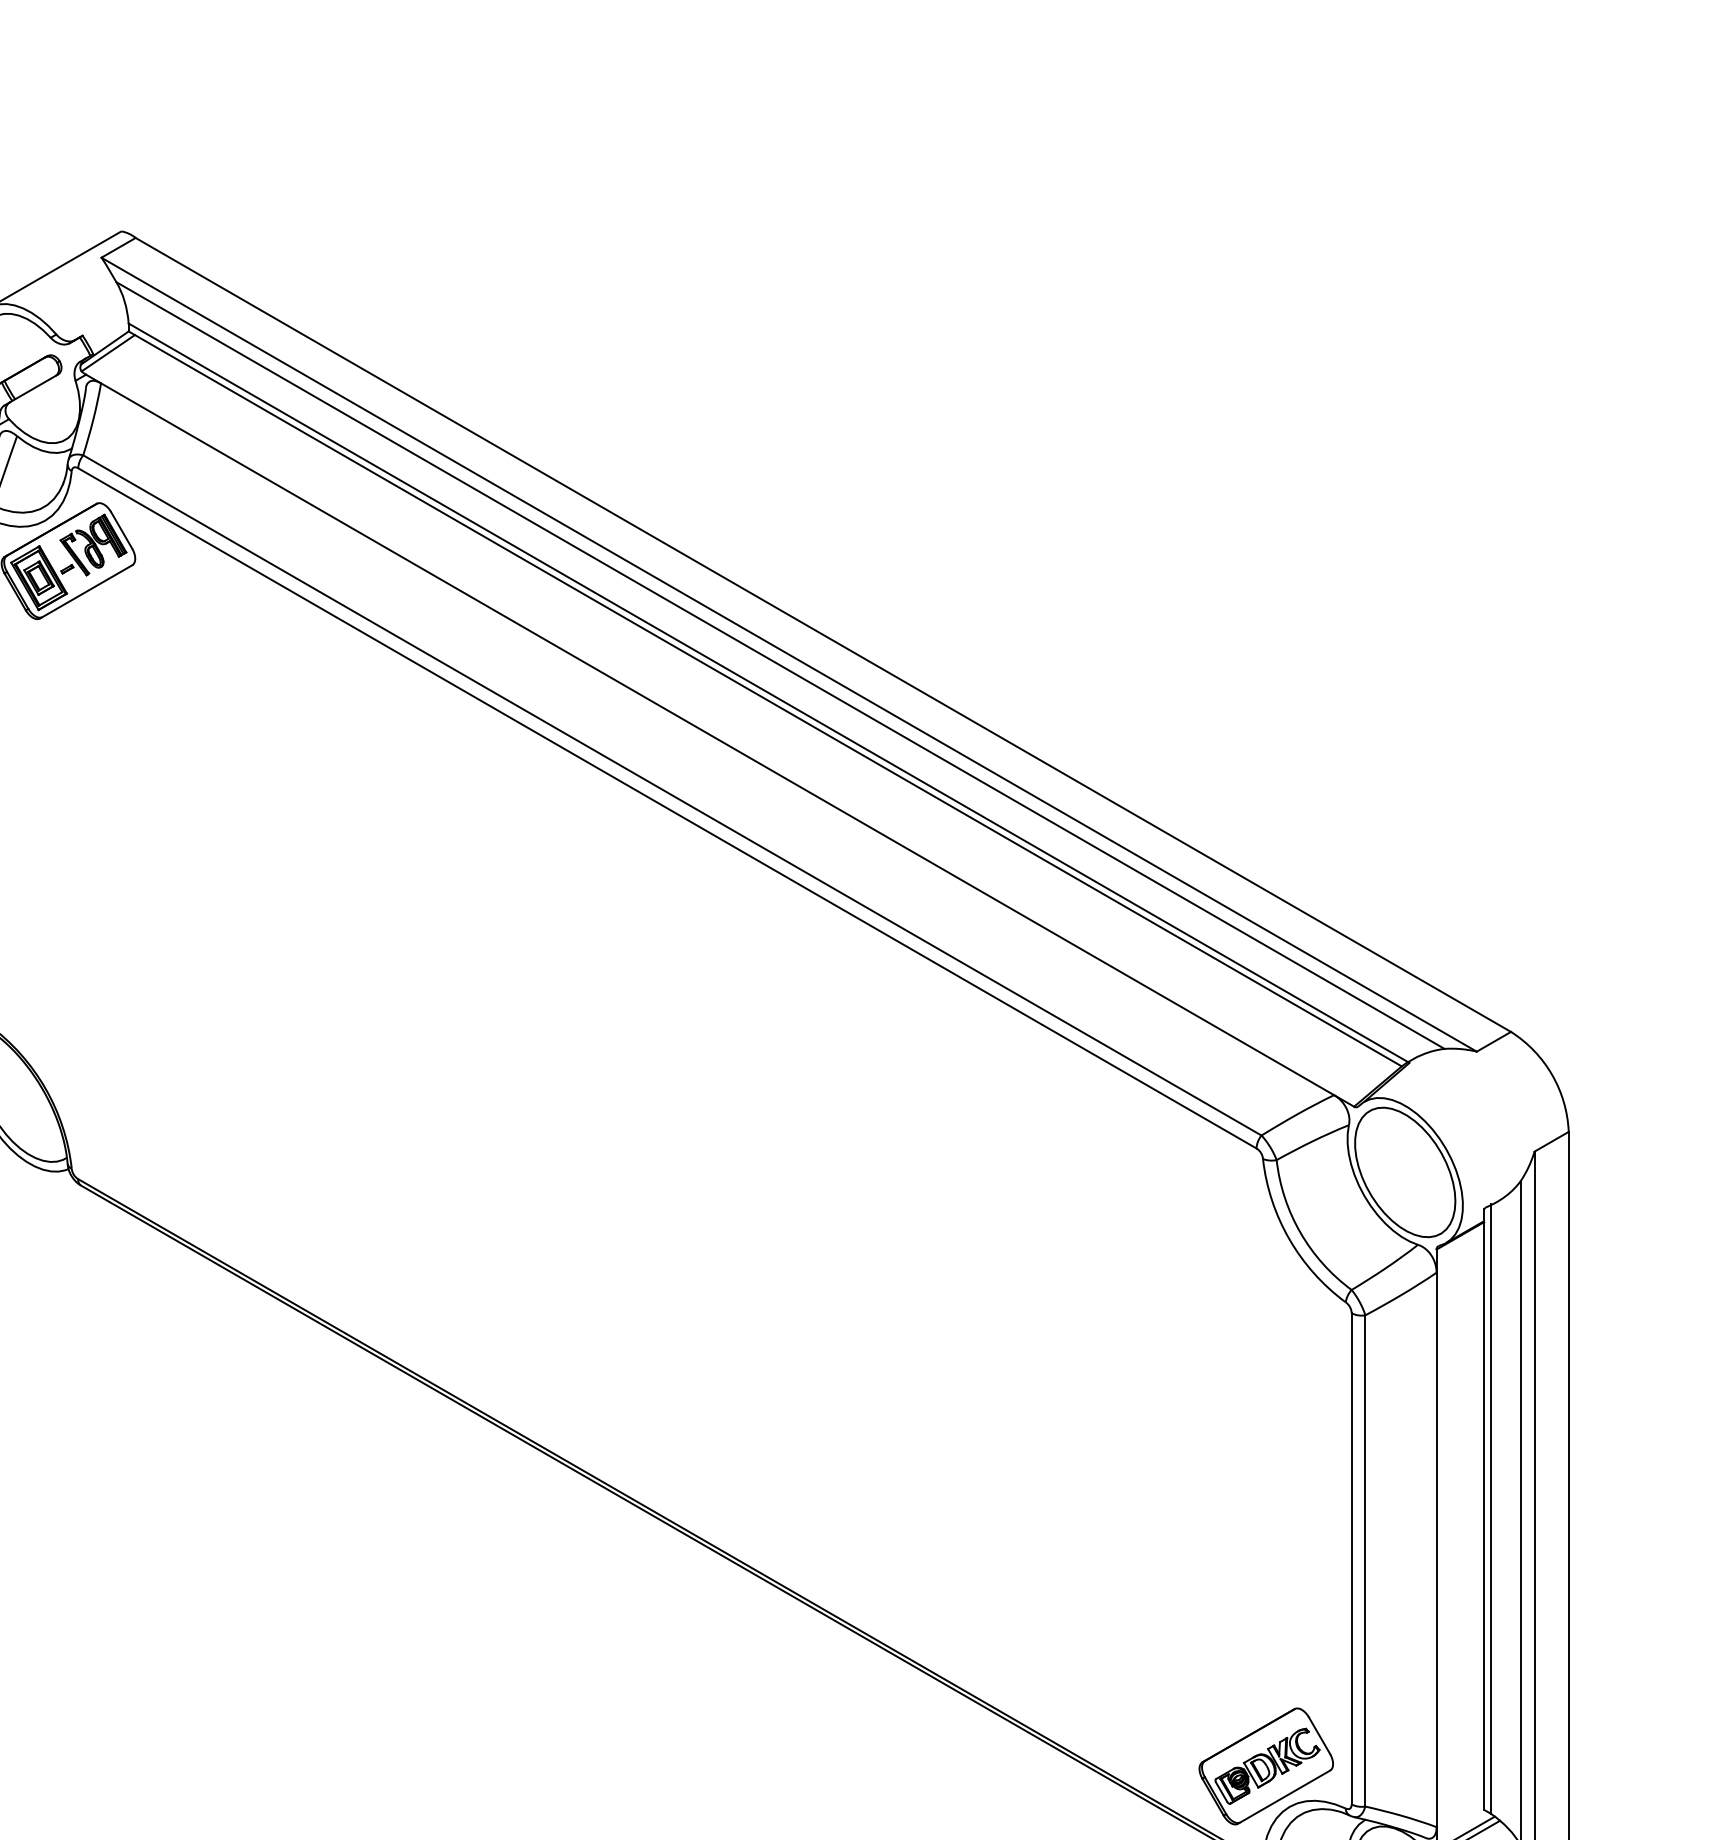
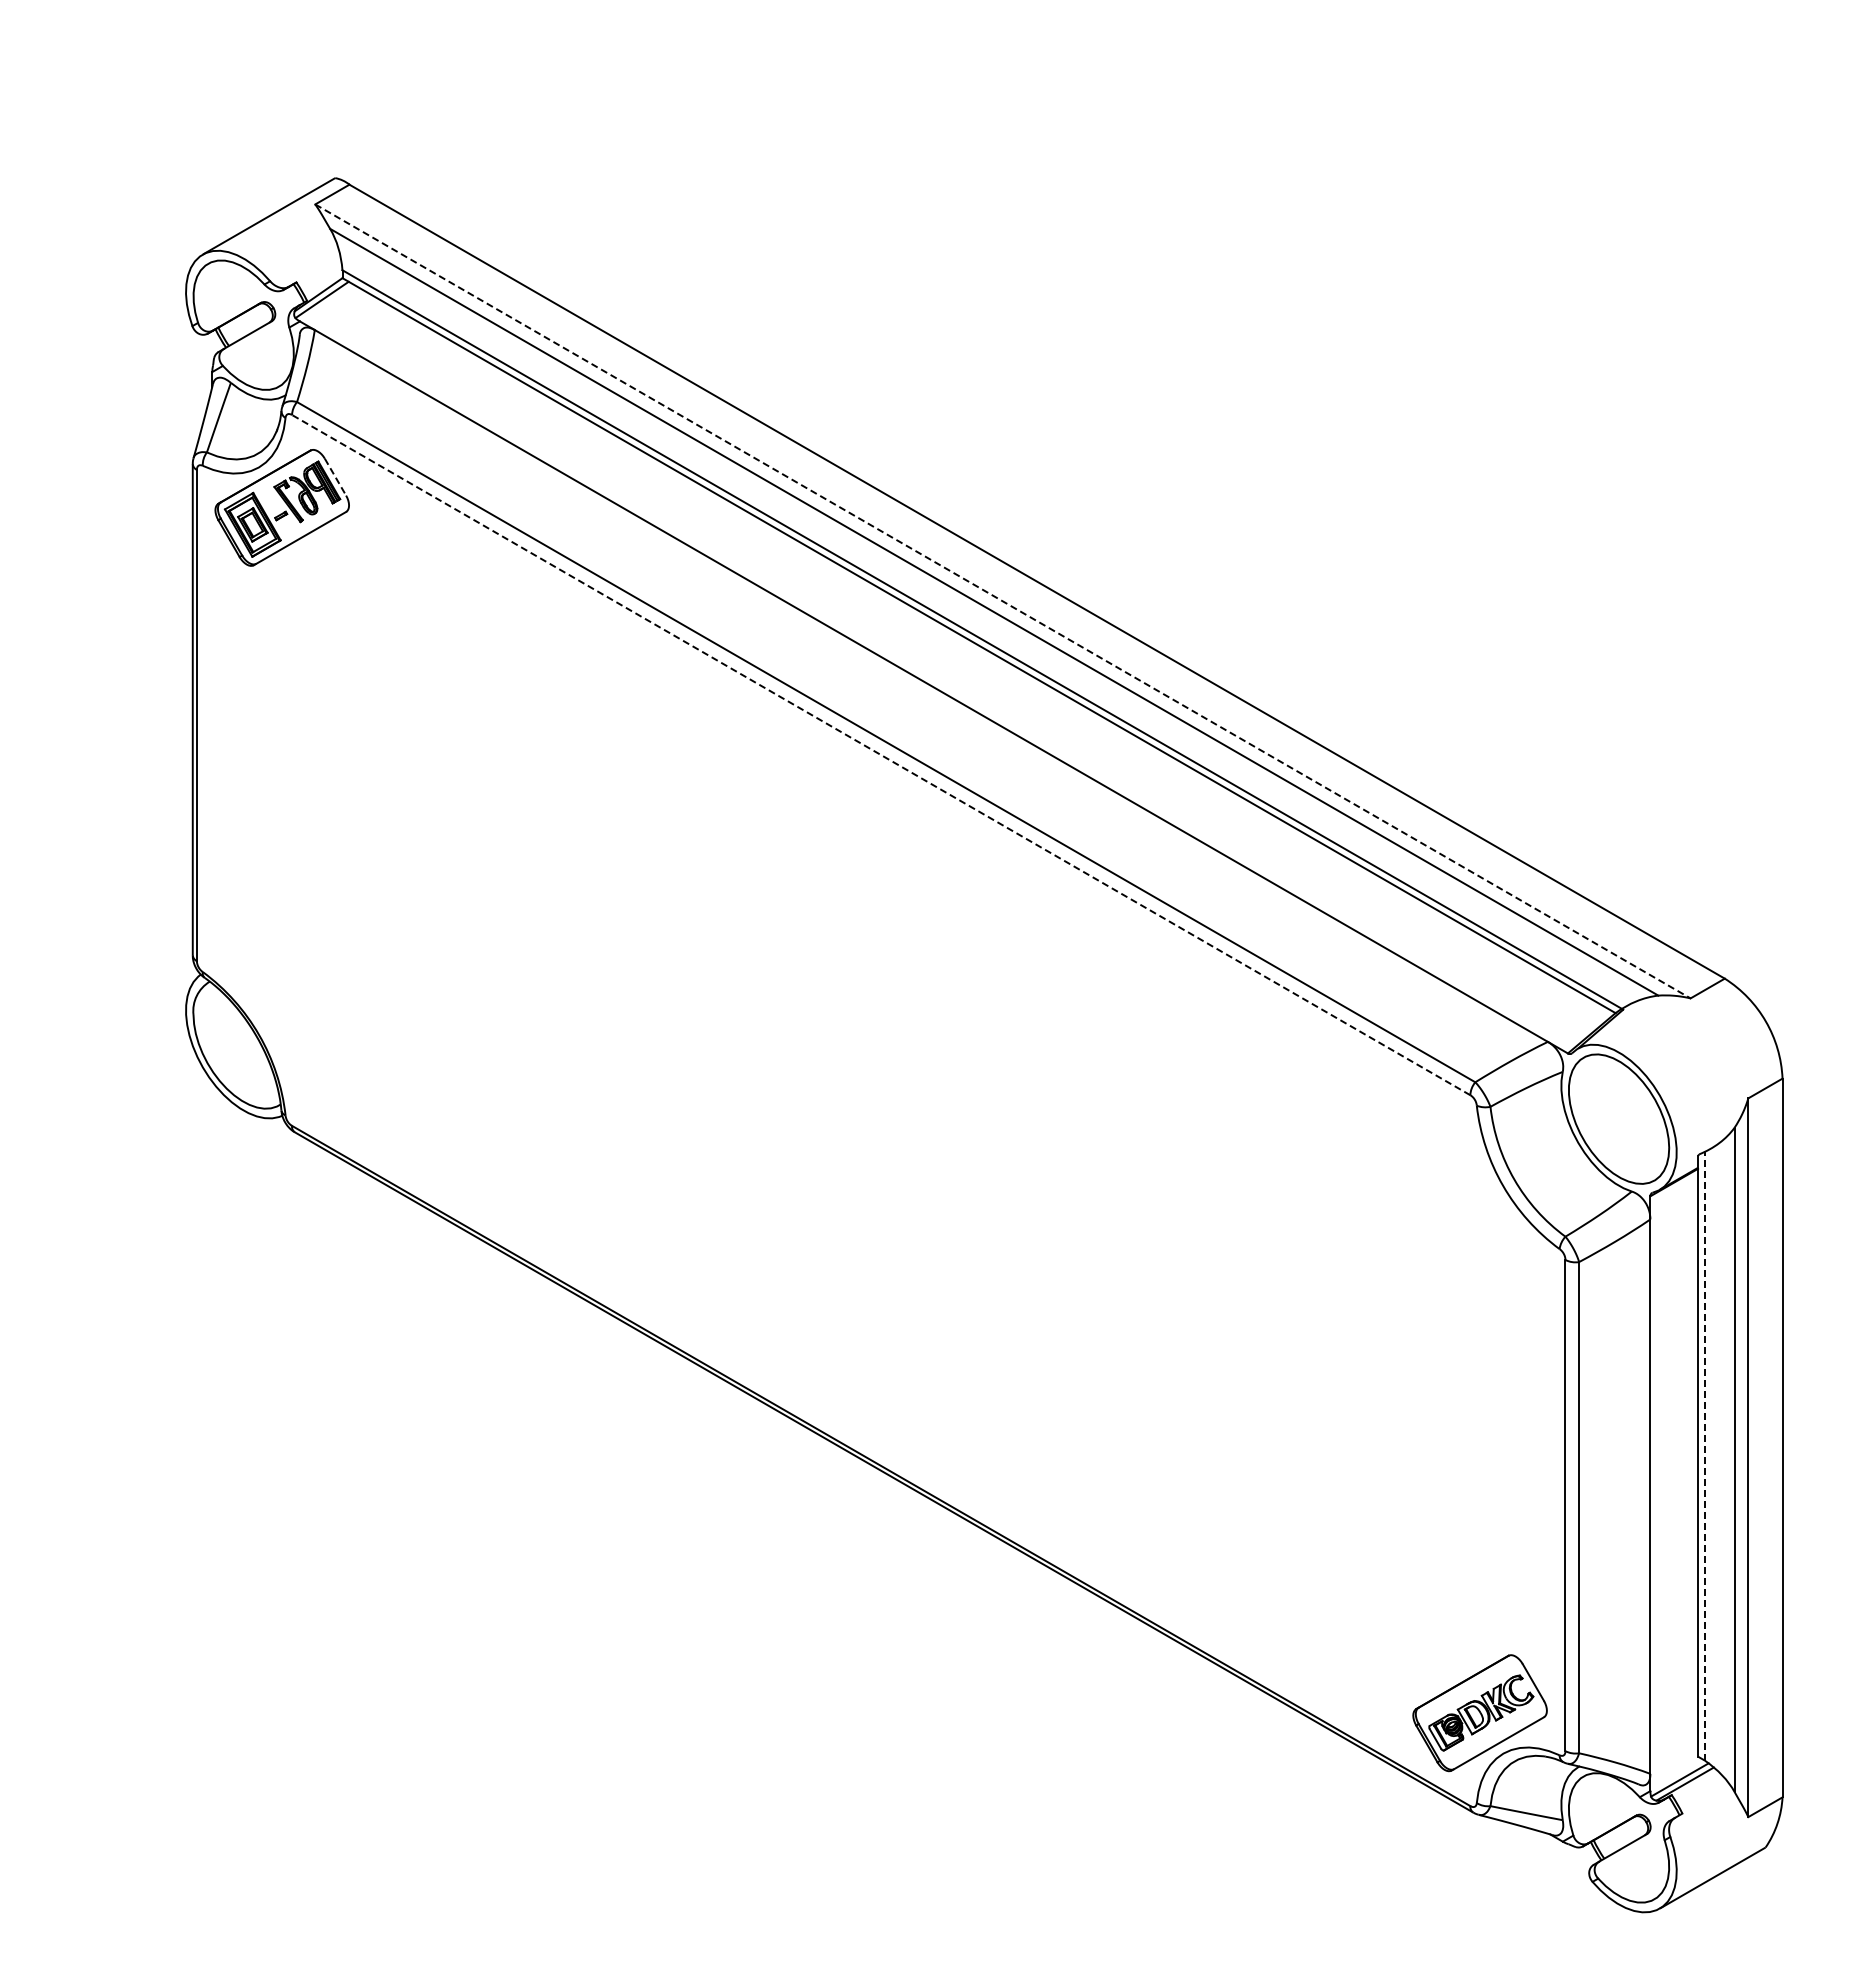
line: (121, 530) -> (335, 477), solid -> dashed
line: (789, 654) -> (1003, 601), solid -> dashed
line: (666, 807) -> (880, 754), solid -> dashed
line: (1490, 1508) -> (1704, 1455), solid -> dashed

